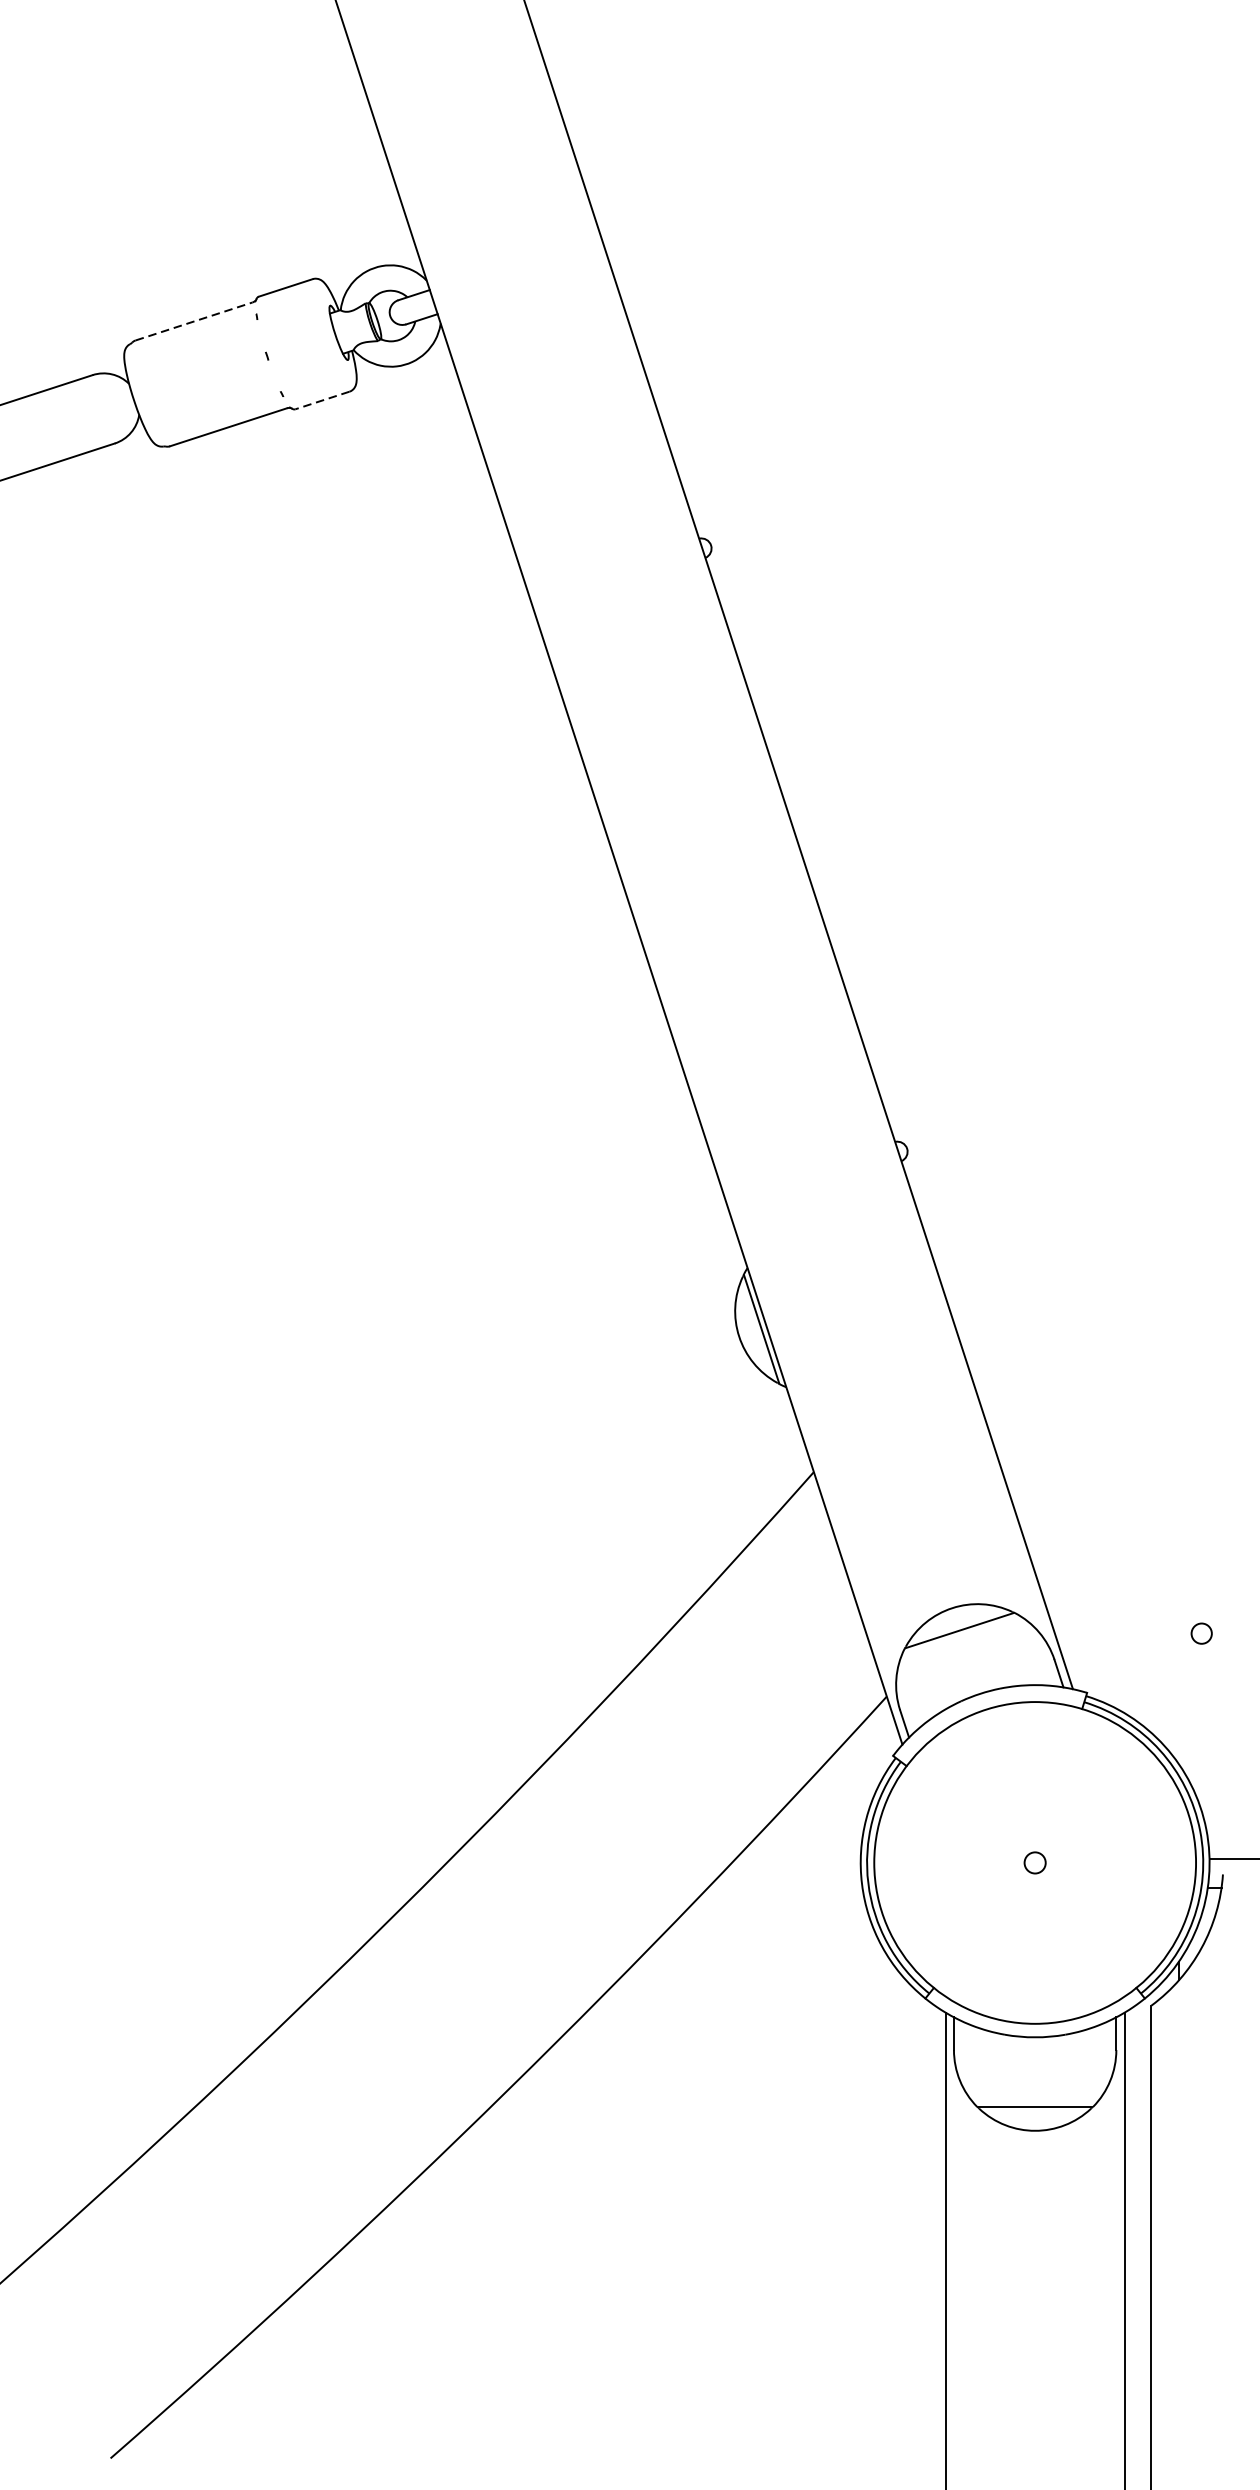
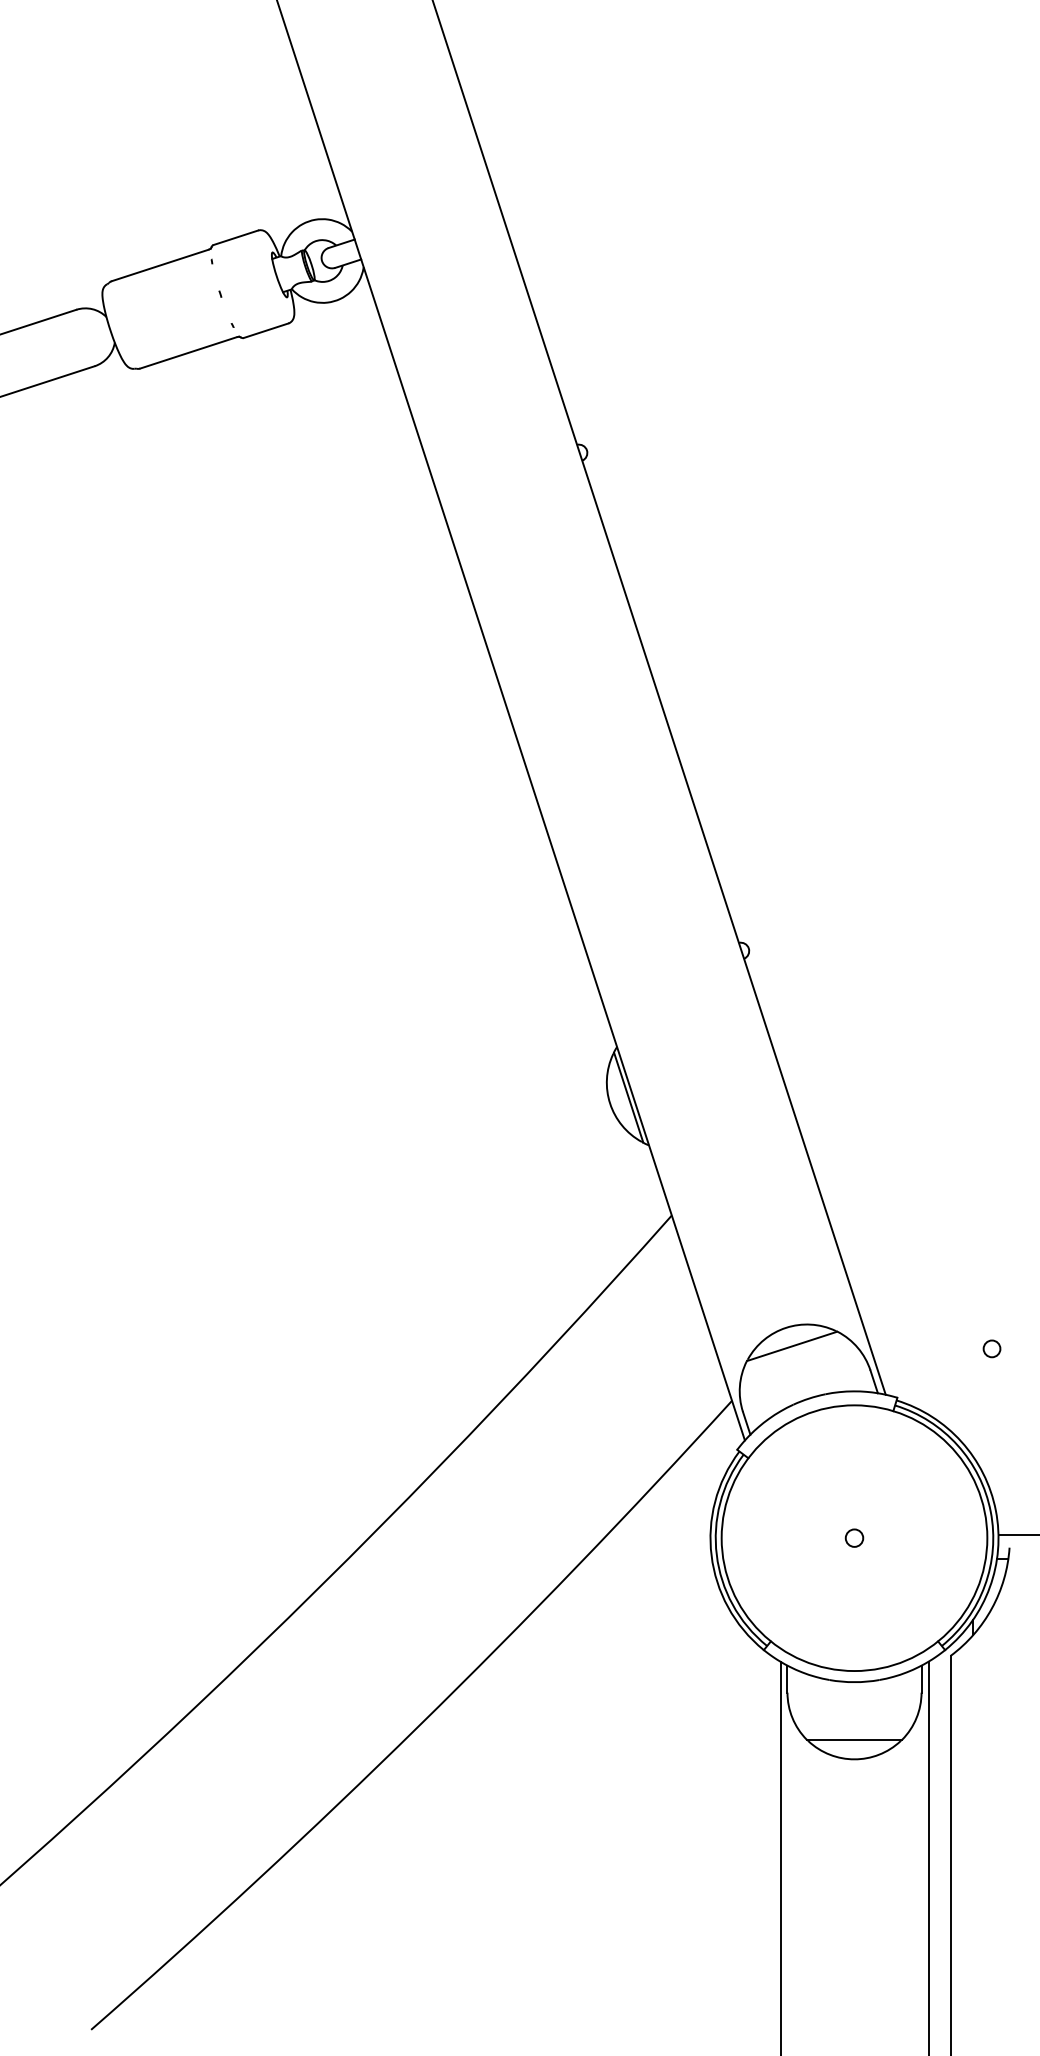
line: (194, 321) -> (160, 265), dashed -> solid
line: (321, 400) -> (265, 330), dashed -> solid

